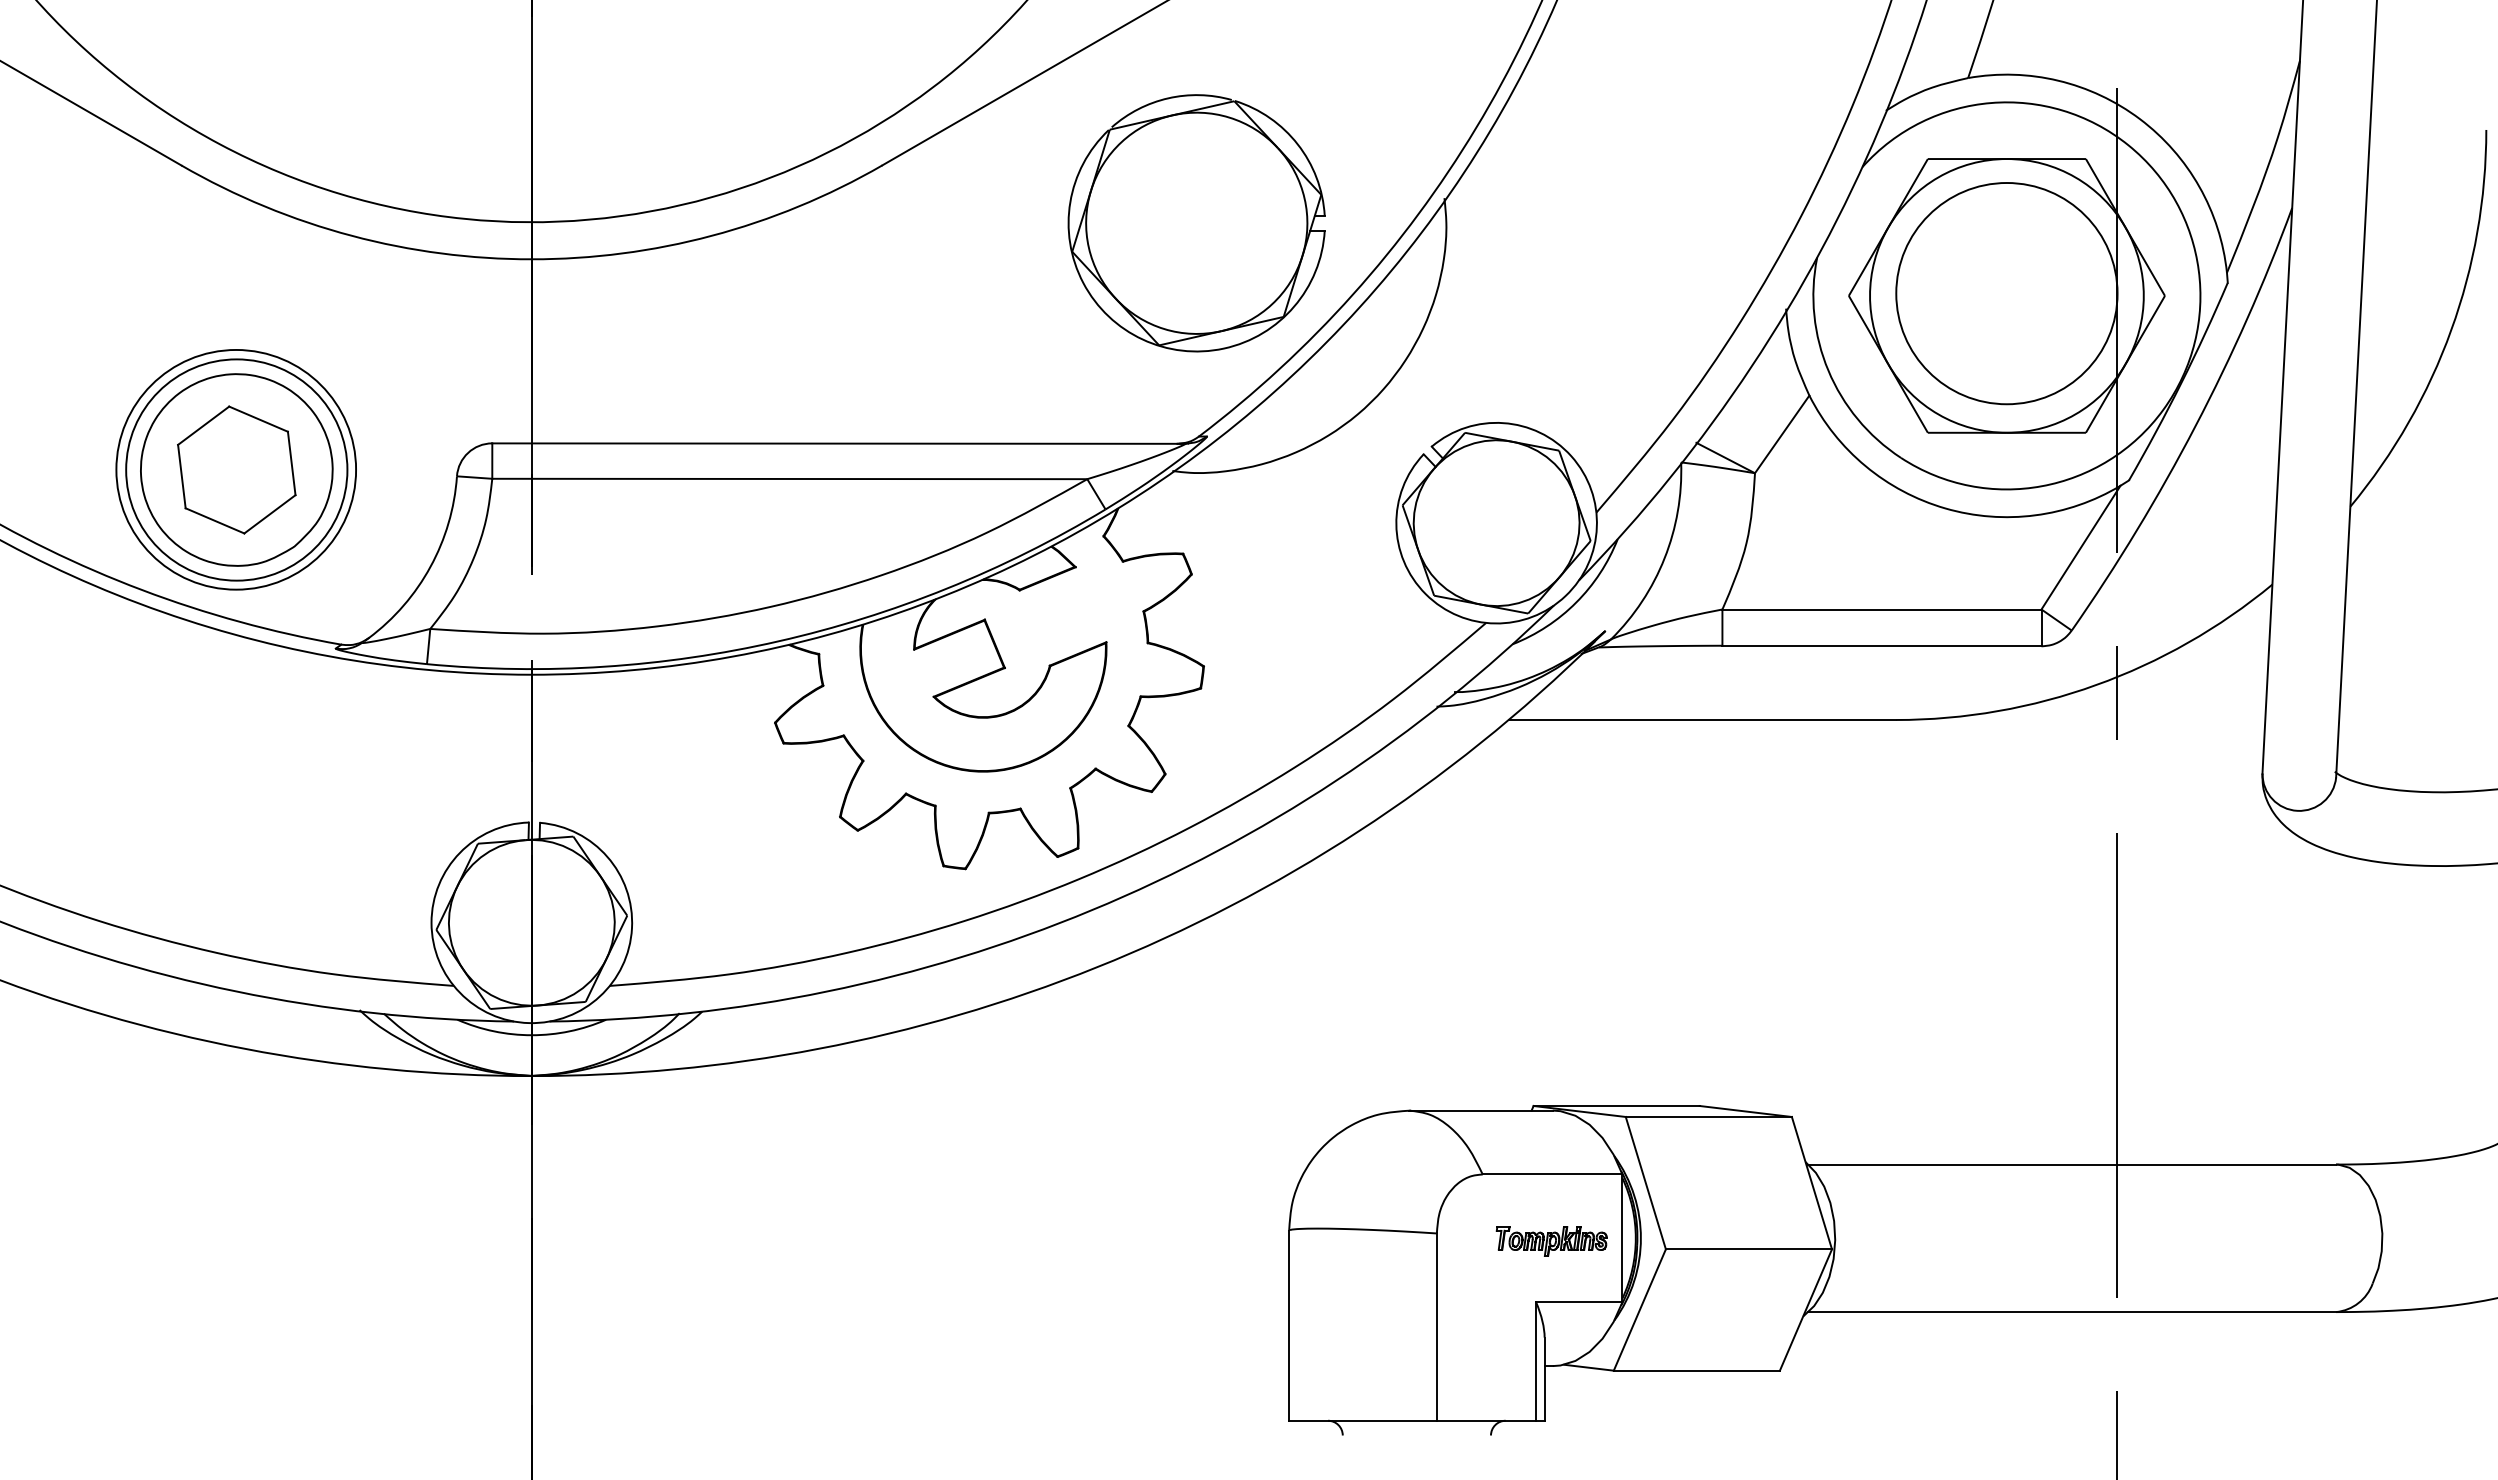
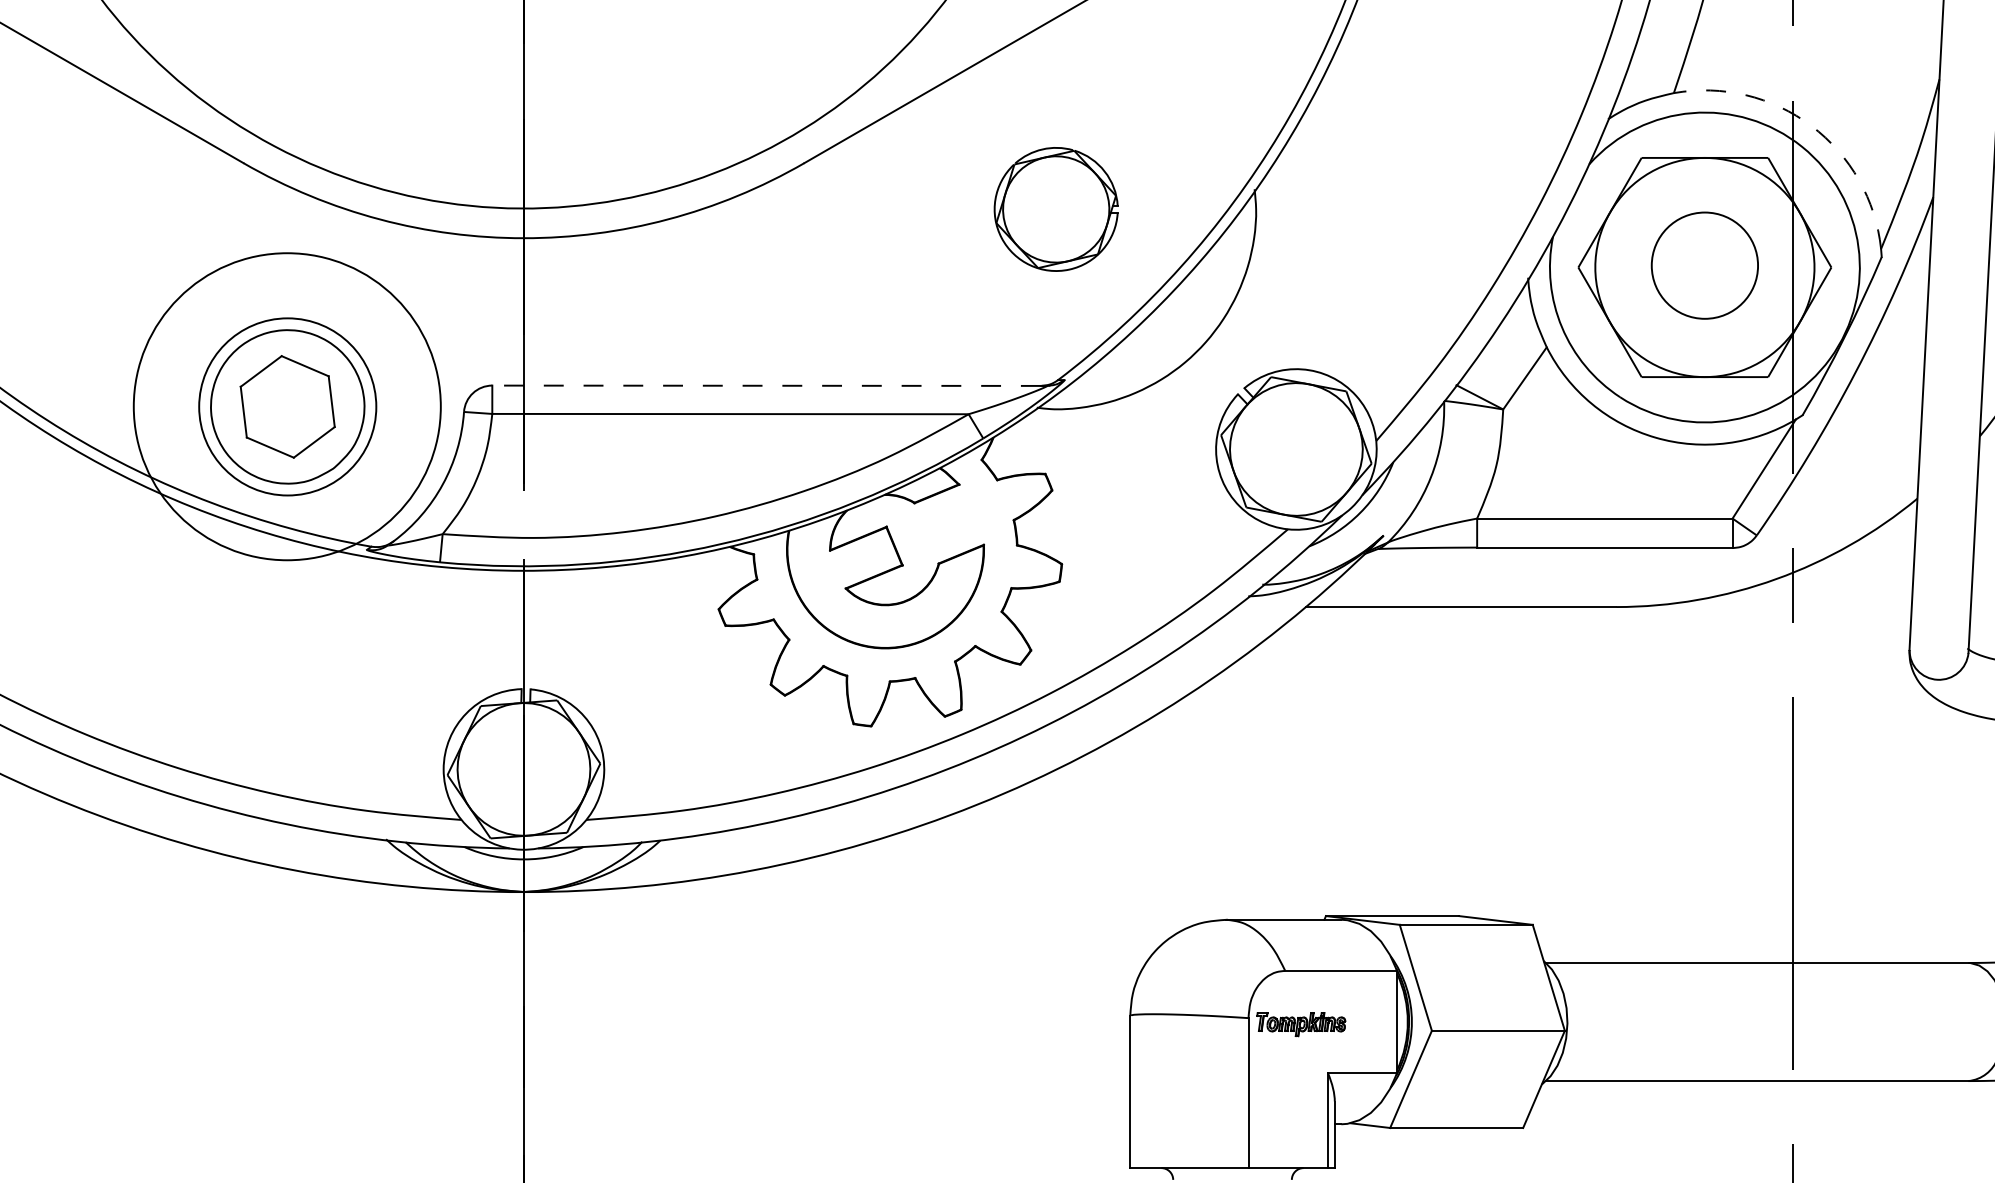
arc: (2139, 119) -> (1811, 126), solid -> dashed
part: (1196, 223) -> (1056, 209), size x0.6
circle: (2006, 293) -> (1704, 265), size x0.6
line: (834, 443) -> (766, 385), solid -> dashed
circle: (236, 469) -> (287, 406), size x1.6
part: (1551, 1241) -> (1301, 1024), moved

